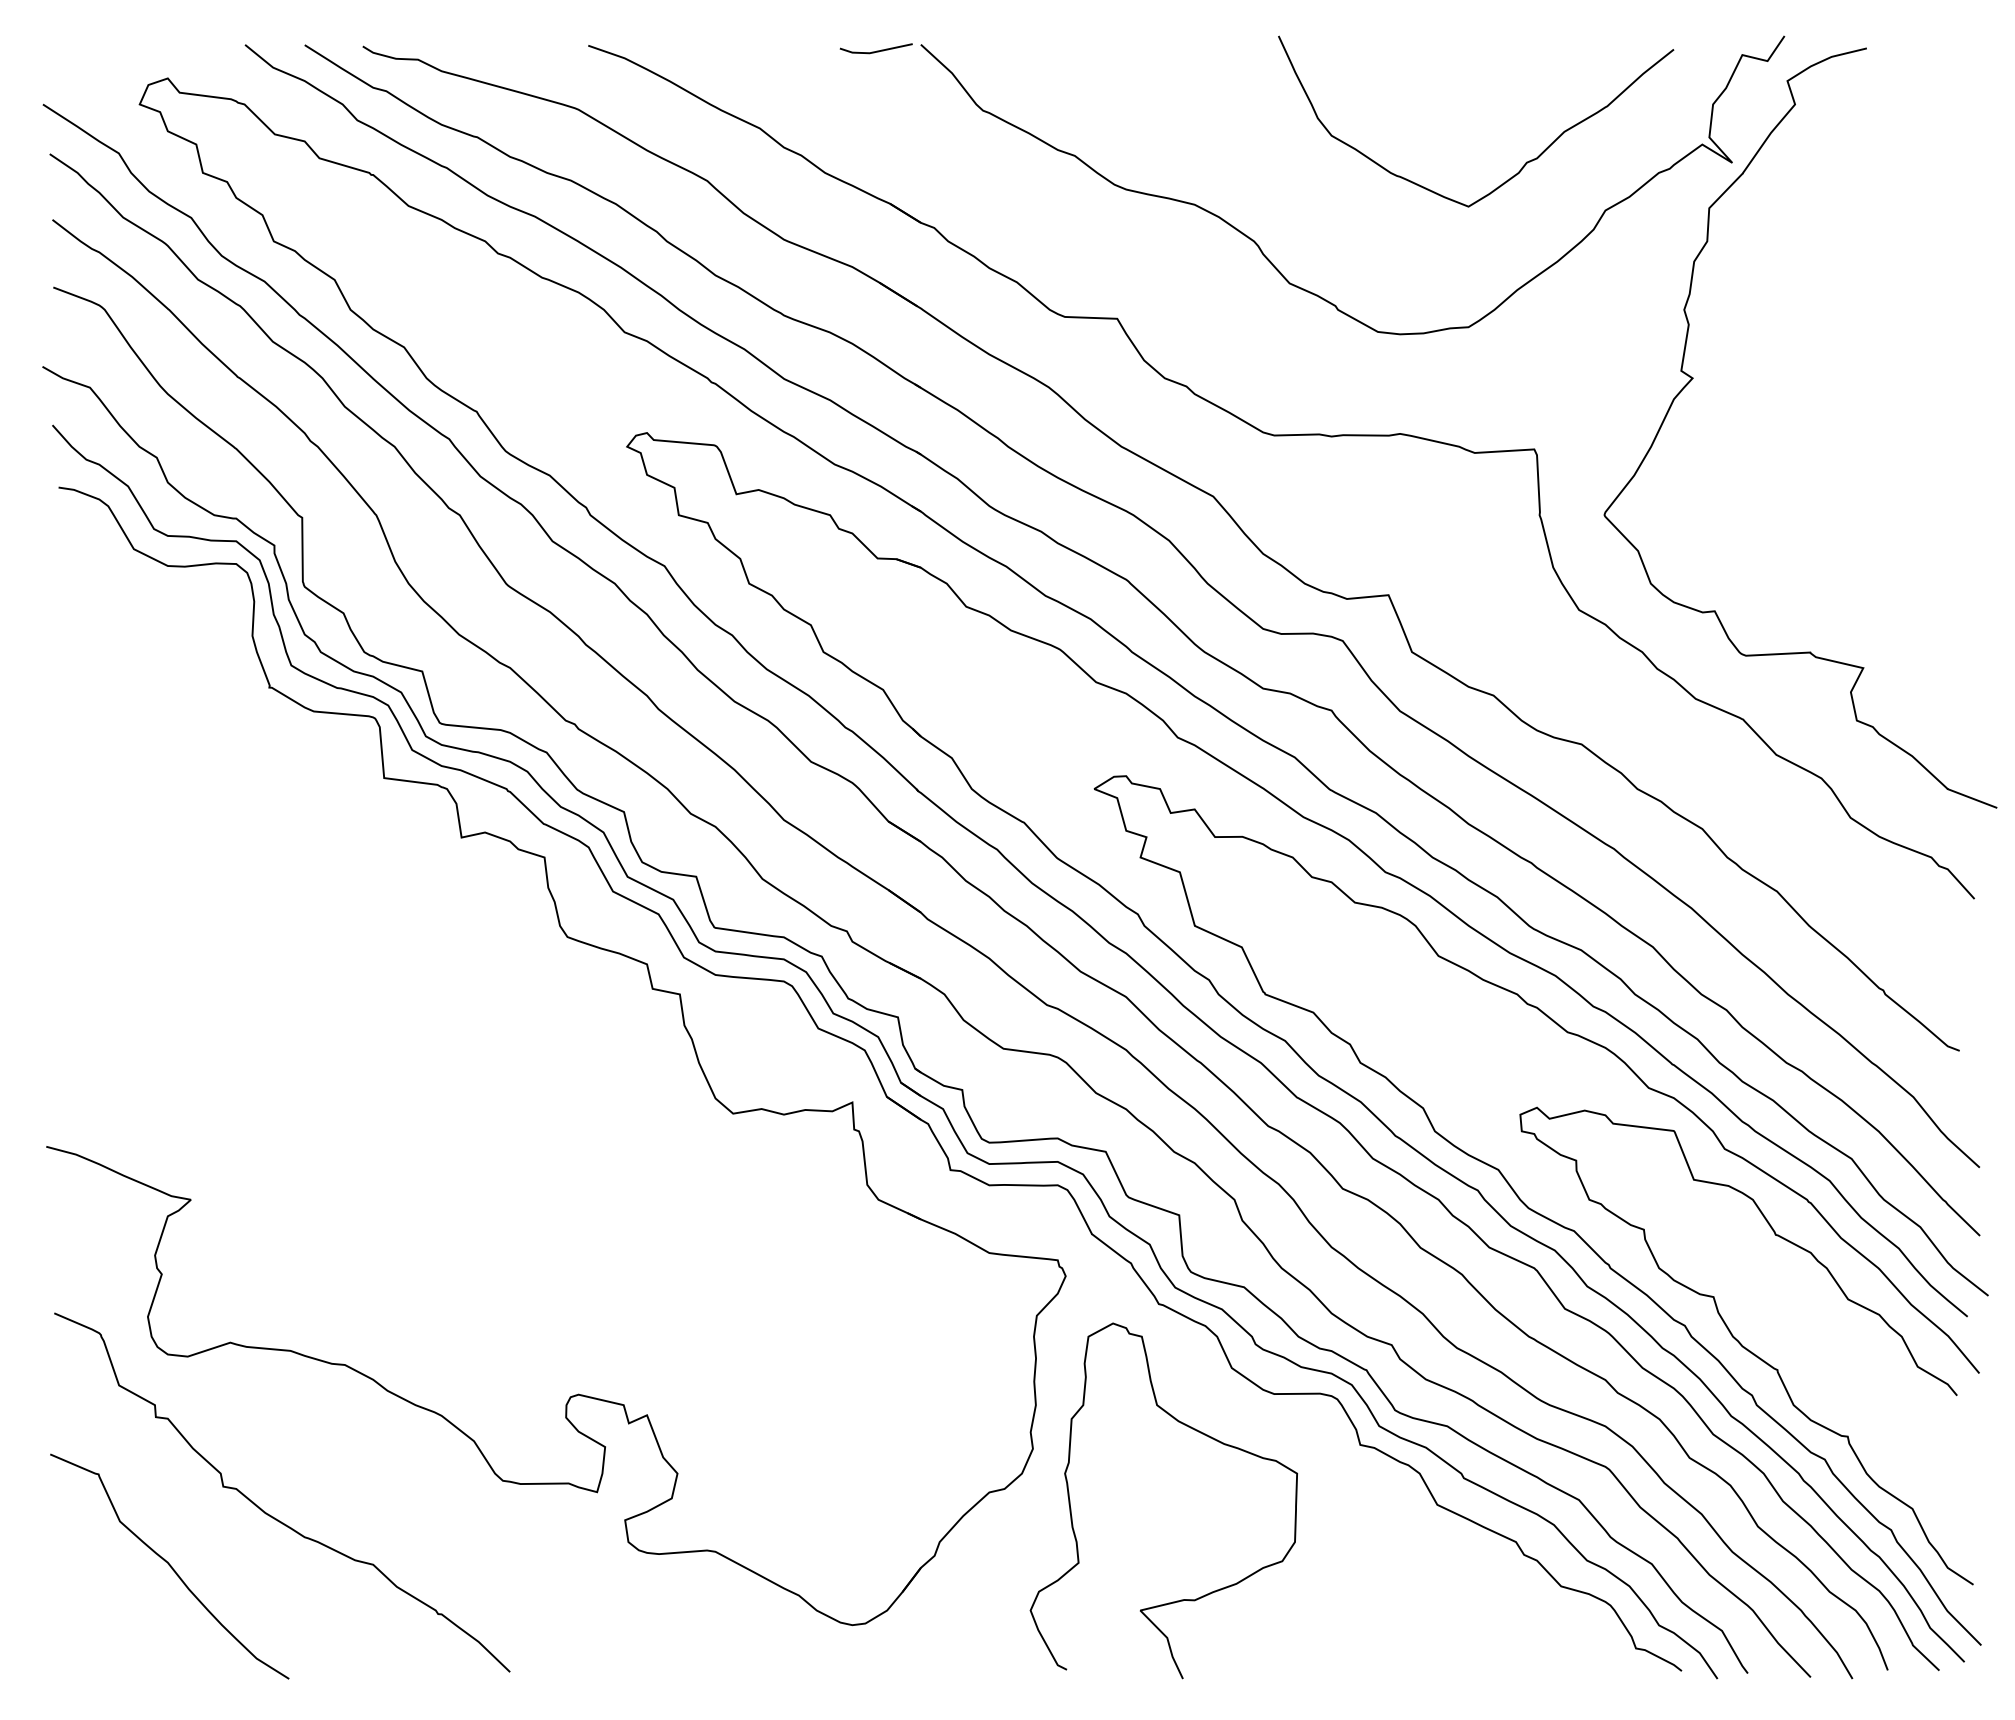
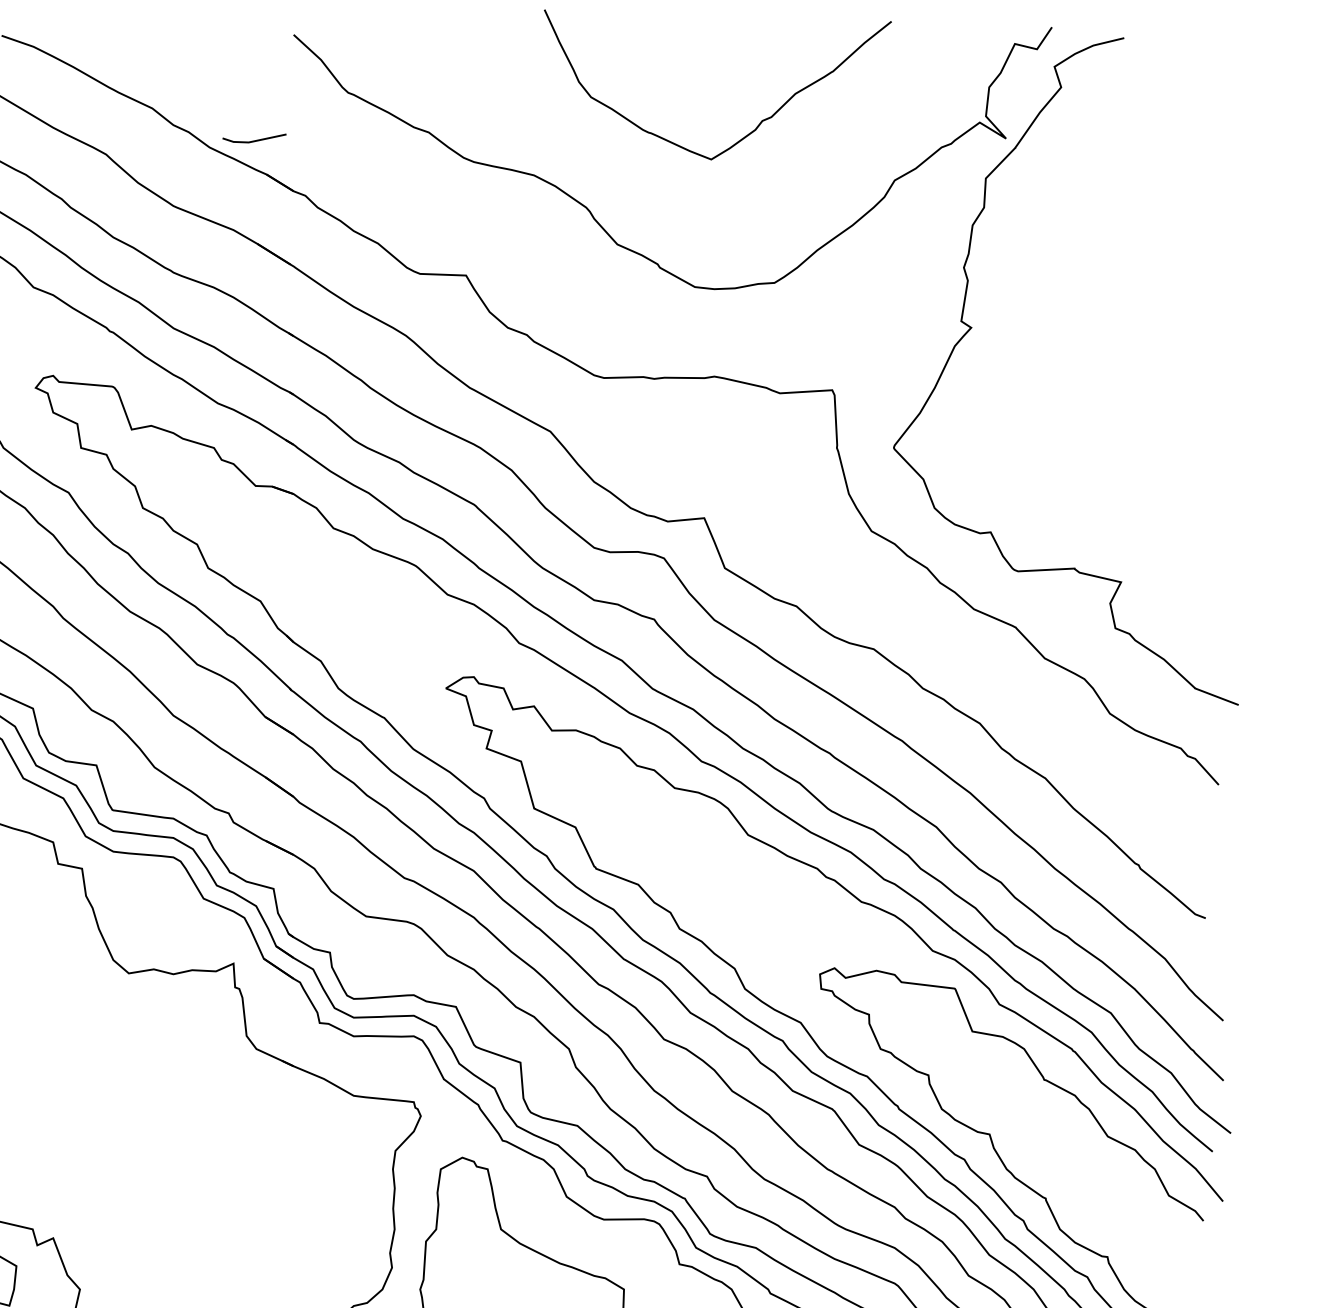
line: (876, 50) -> (254, 140), moved
curve: (1525, 162) -> (761, 120), moved

